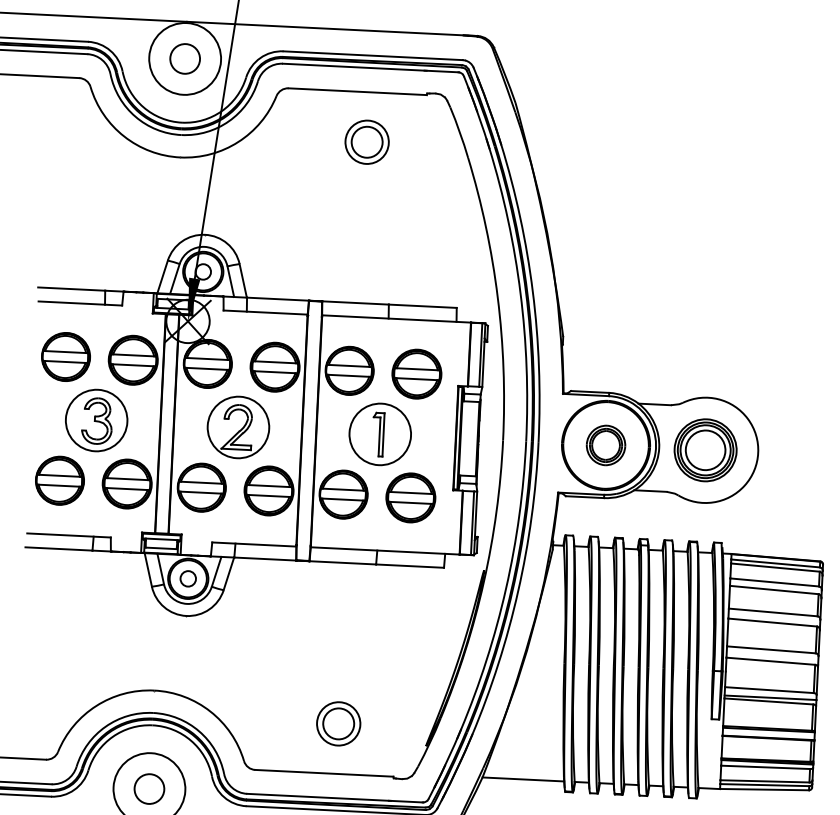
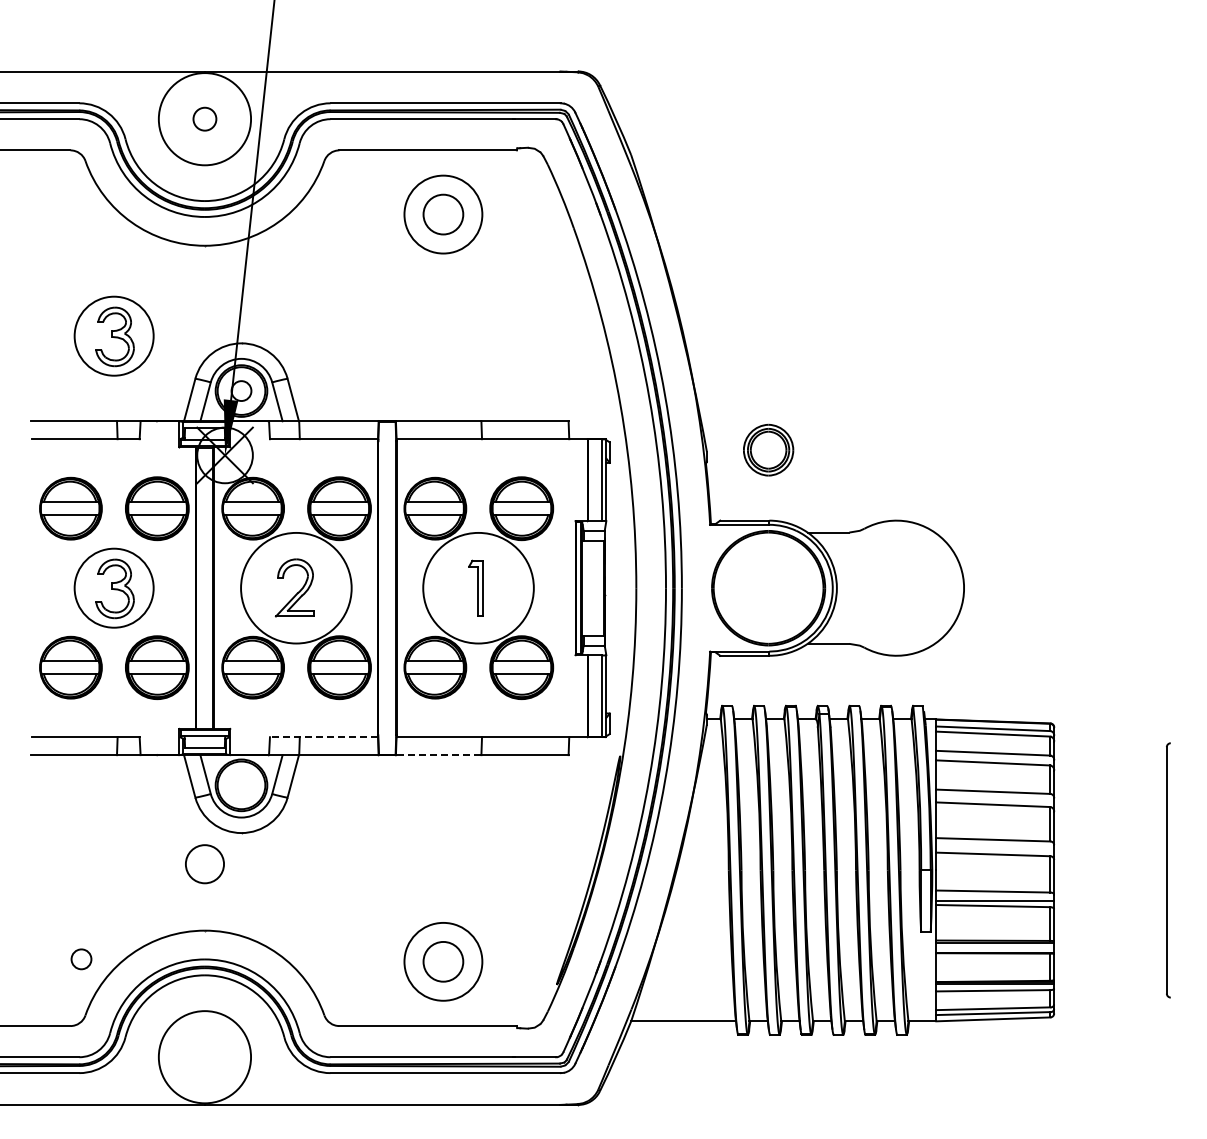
circle: (184, 59) -> (204, 119), size x0.6
circle: (367, 142) -> (443, 214), size x1.4
part: (105, 223) -> (113, 335), added
circle: (237, 426) -> (295, 587), size x1.4
circle: (380, 433) -> (478, 587), size x1.4
part: (605, 444) -> (768, 449), moved
part: (705, 449) -> (896, 587), removed
line: (253, 544) -> (323, 737), solid -> dashed
line: (341, 563) -> (437, 755), solid -> dashed
circle: (188, 578) -> (81, 959), moved
circle: (338, 723) -> (443, 961), size x1.4
circle: (149, 789) -> (204, 864), moved

